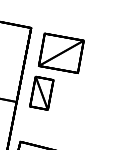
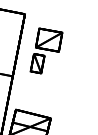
part: (56, 71) -> (46, 50), size x0.7

